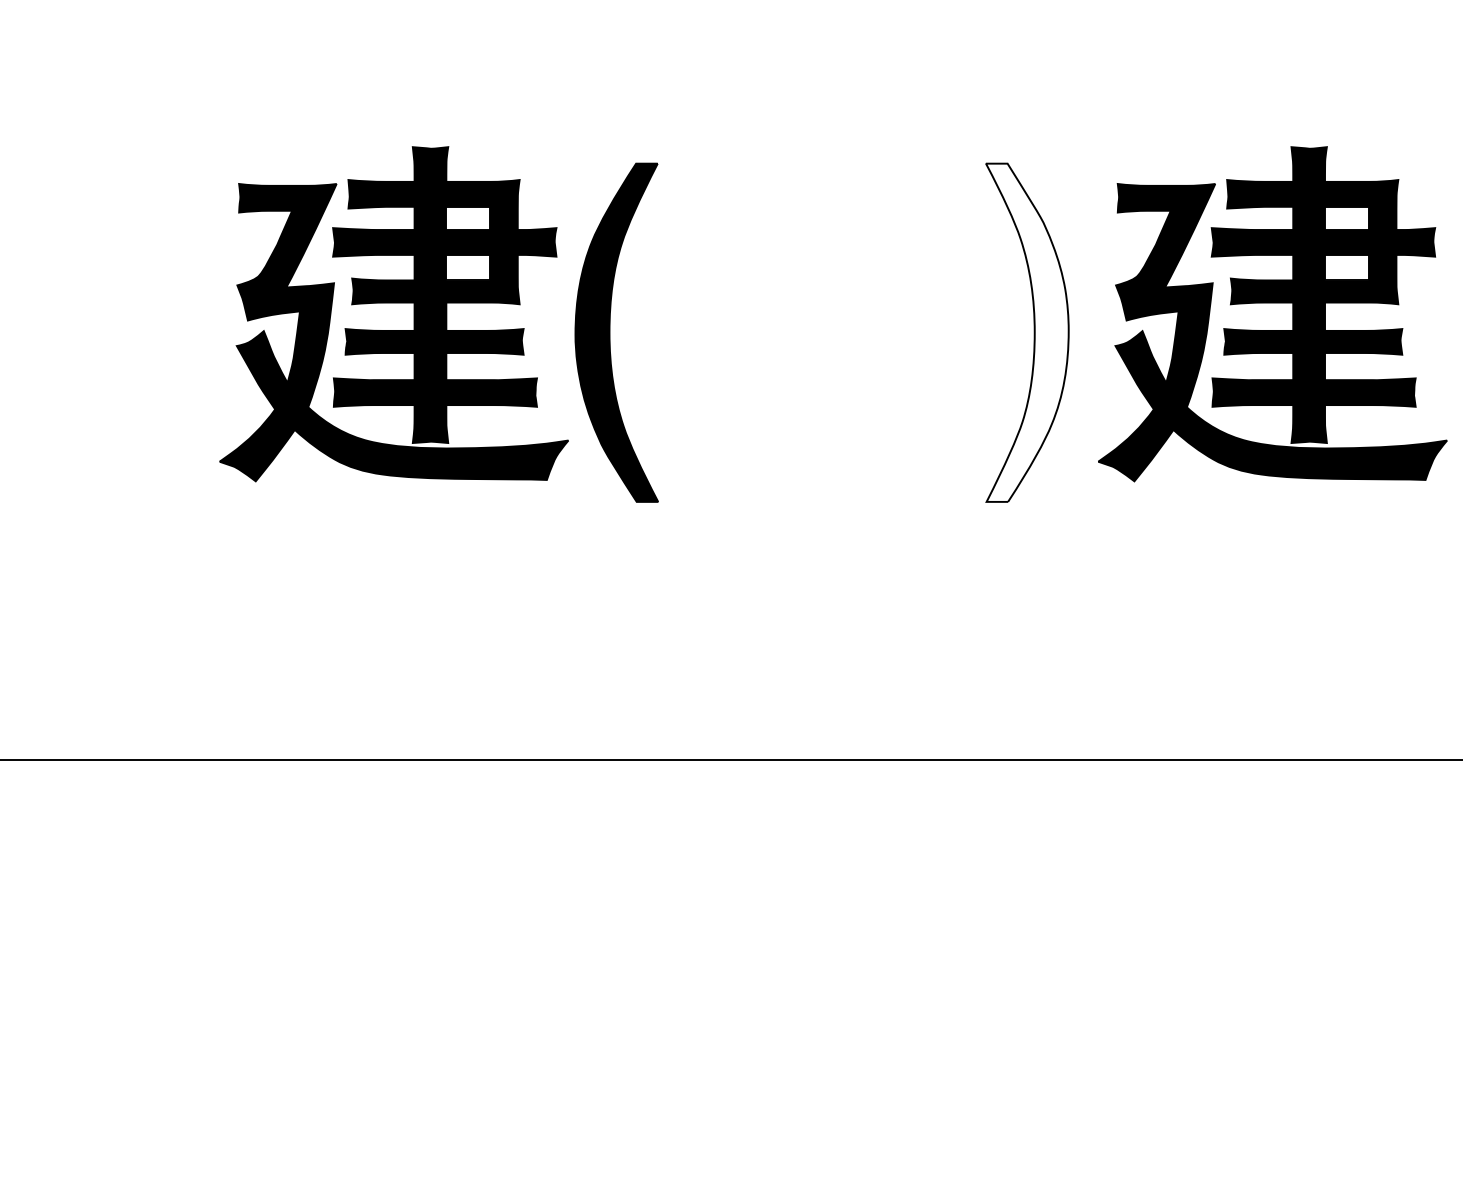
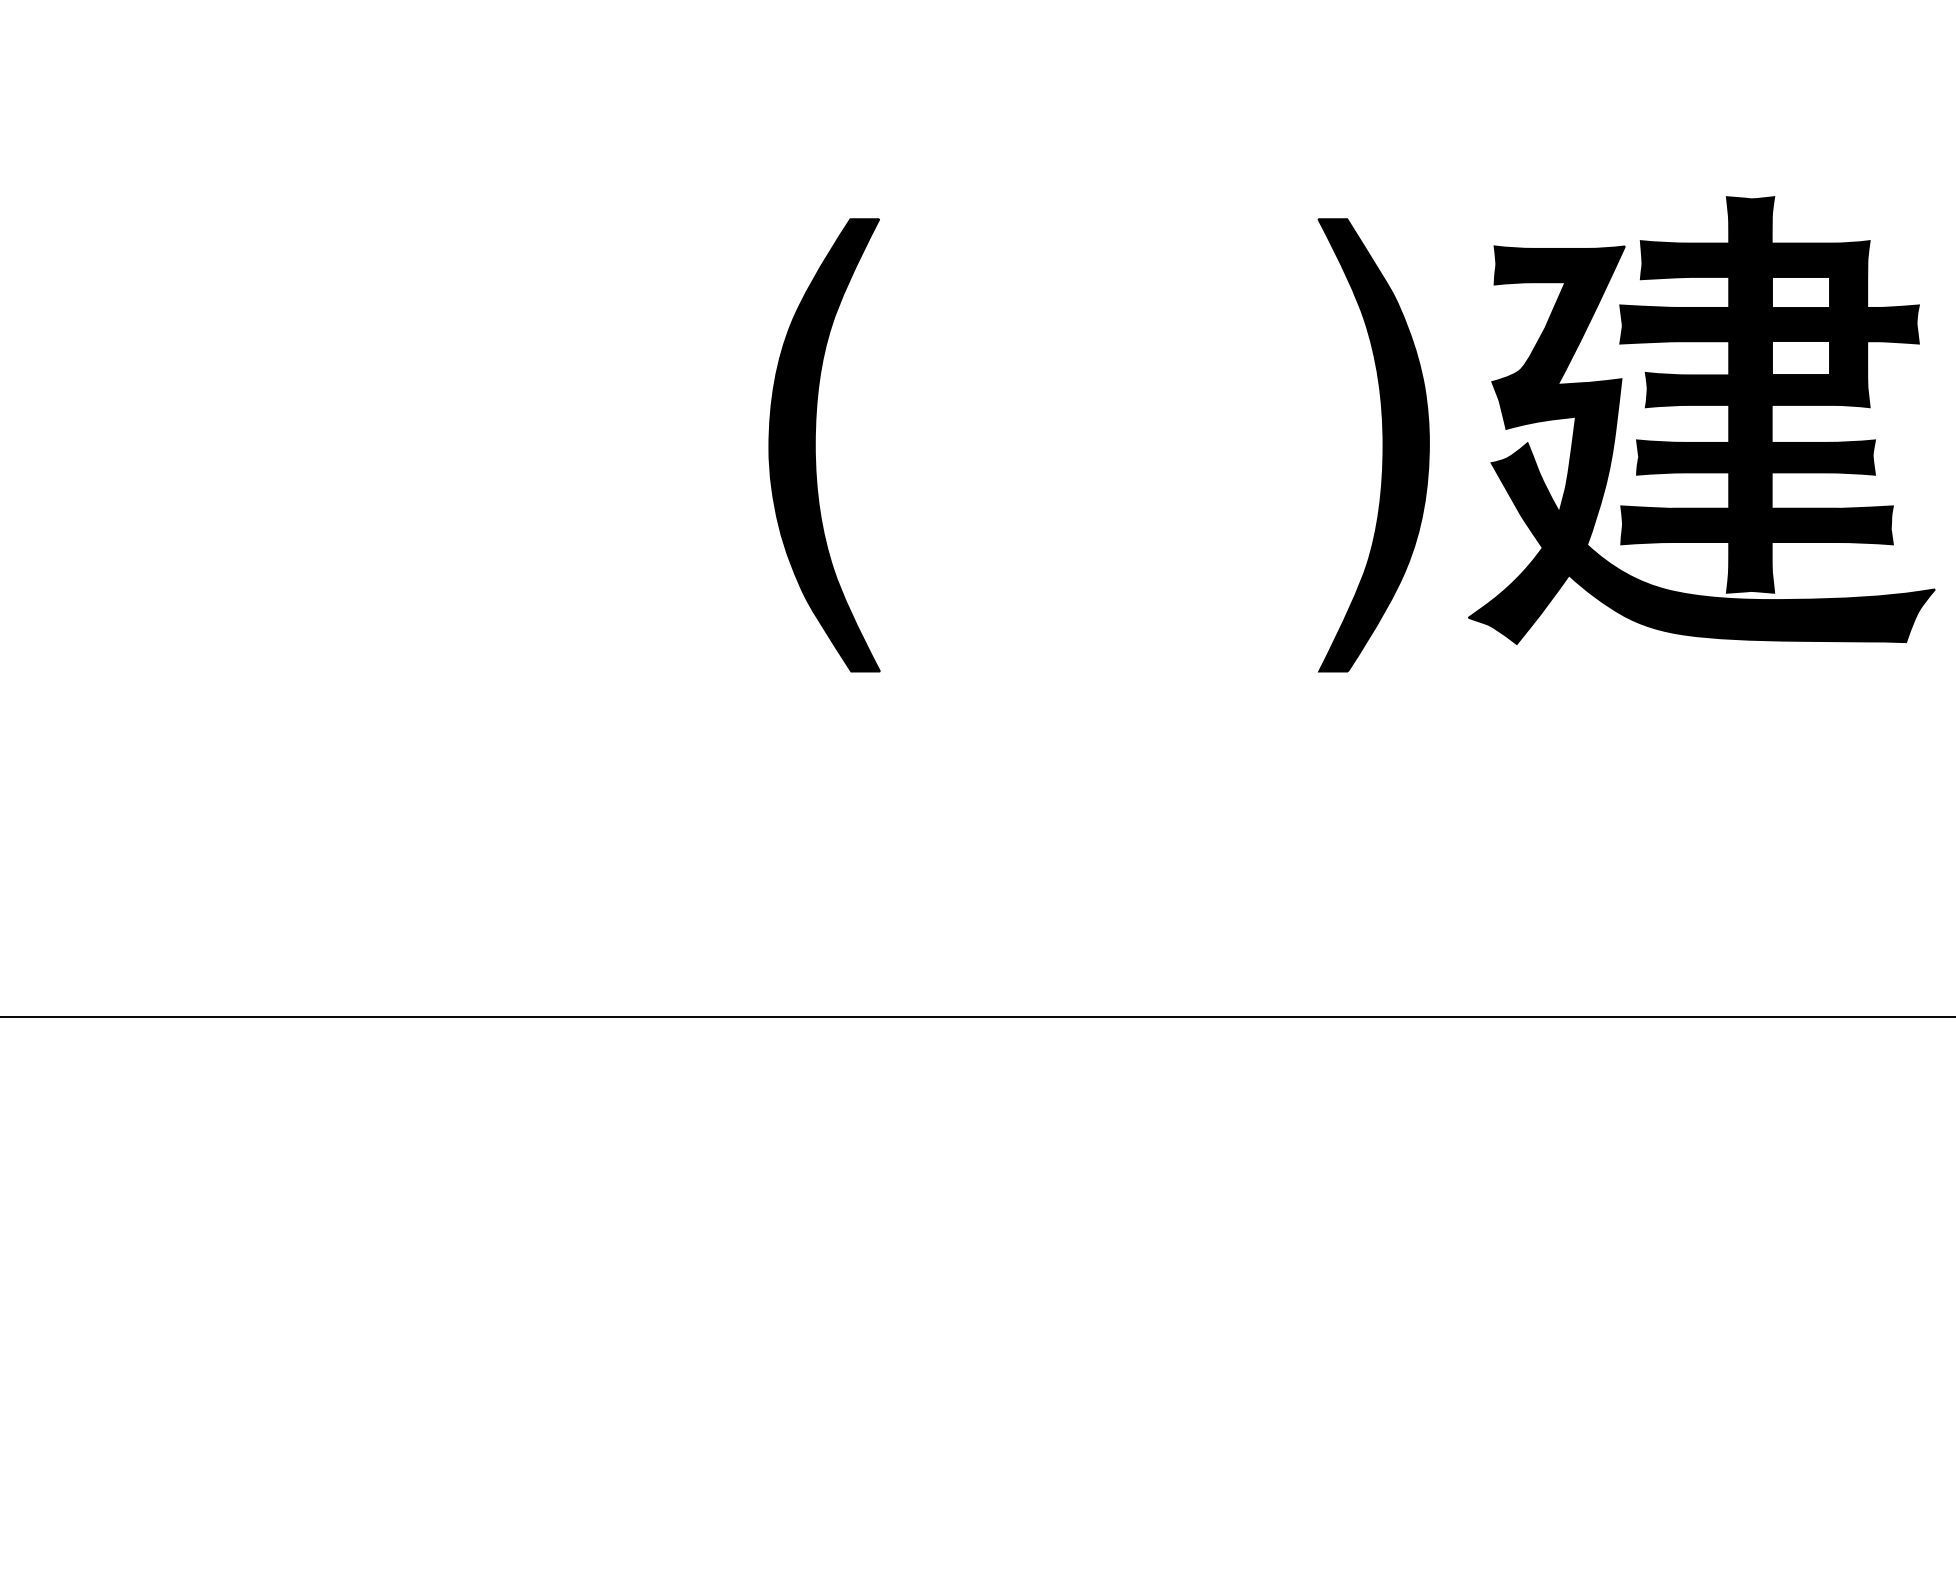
part: (393, 302) -> (526, 405), removed
fill: (1027, 332) -> (1373, 445), added

